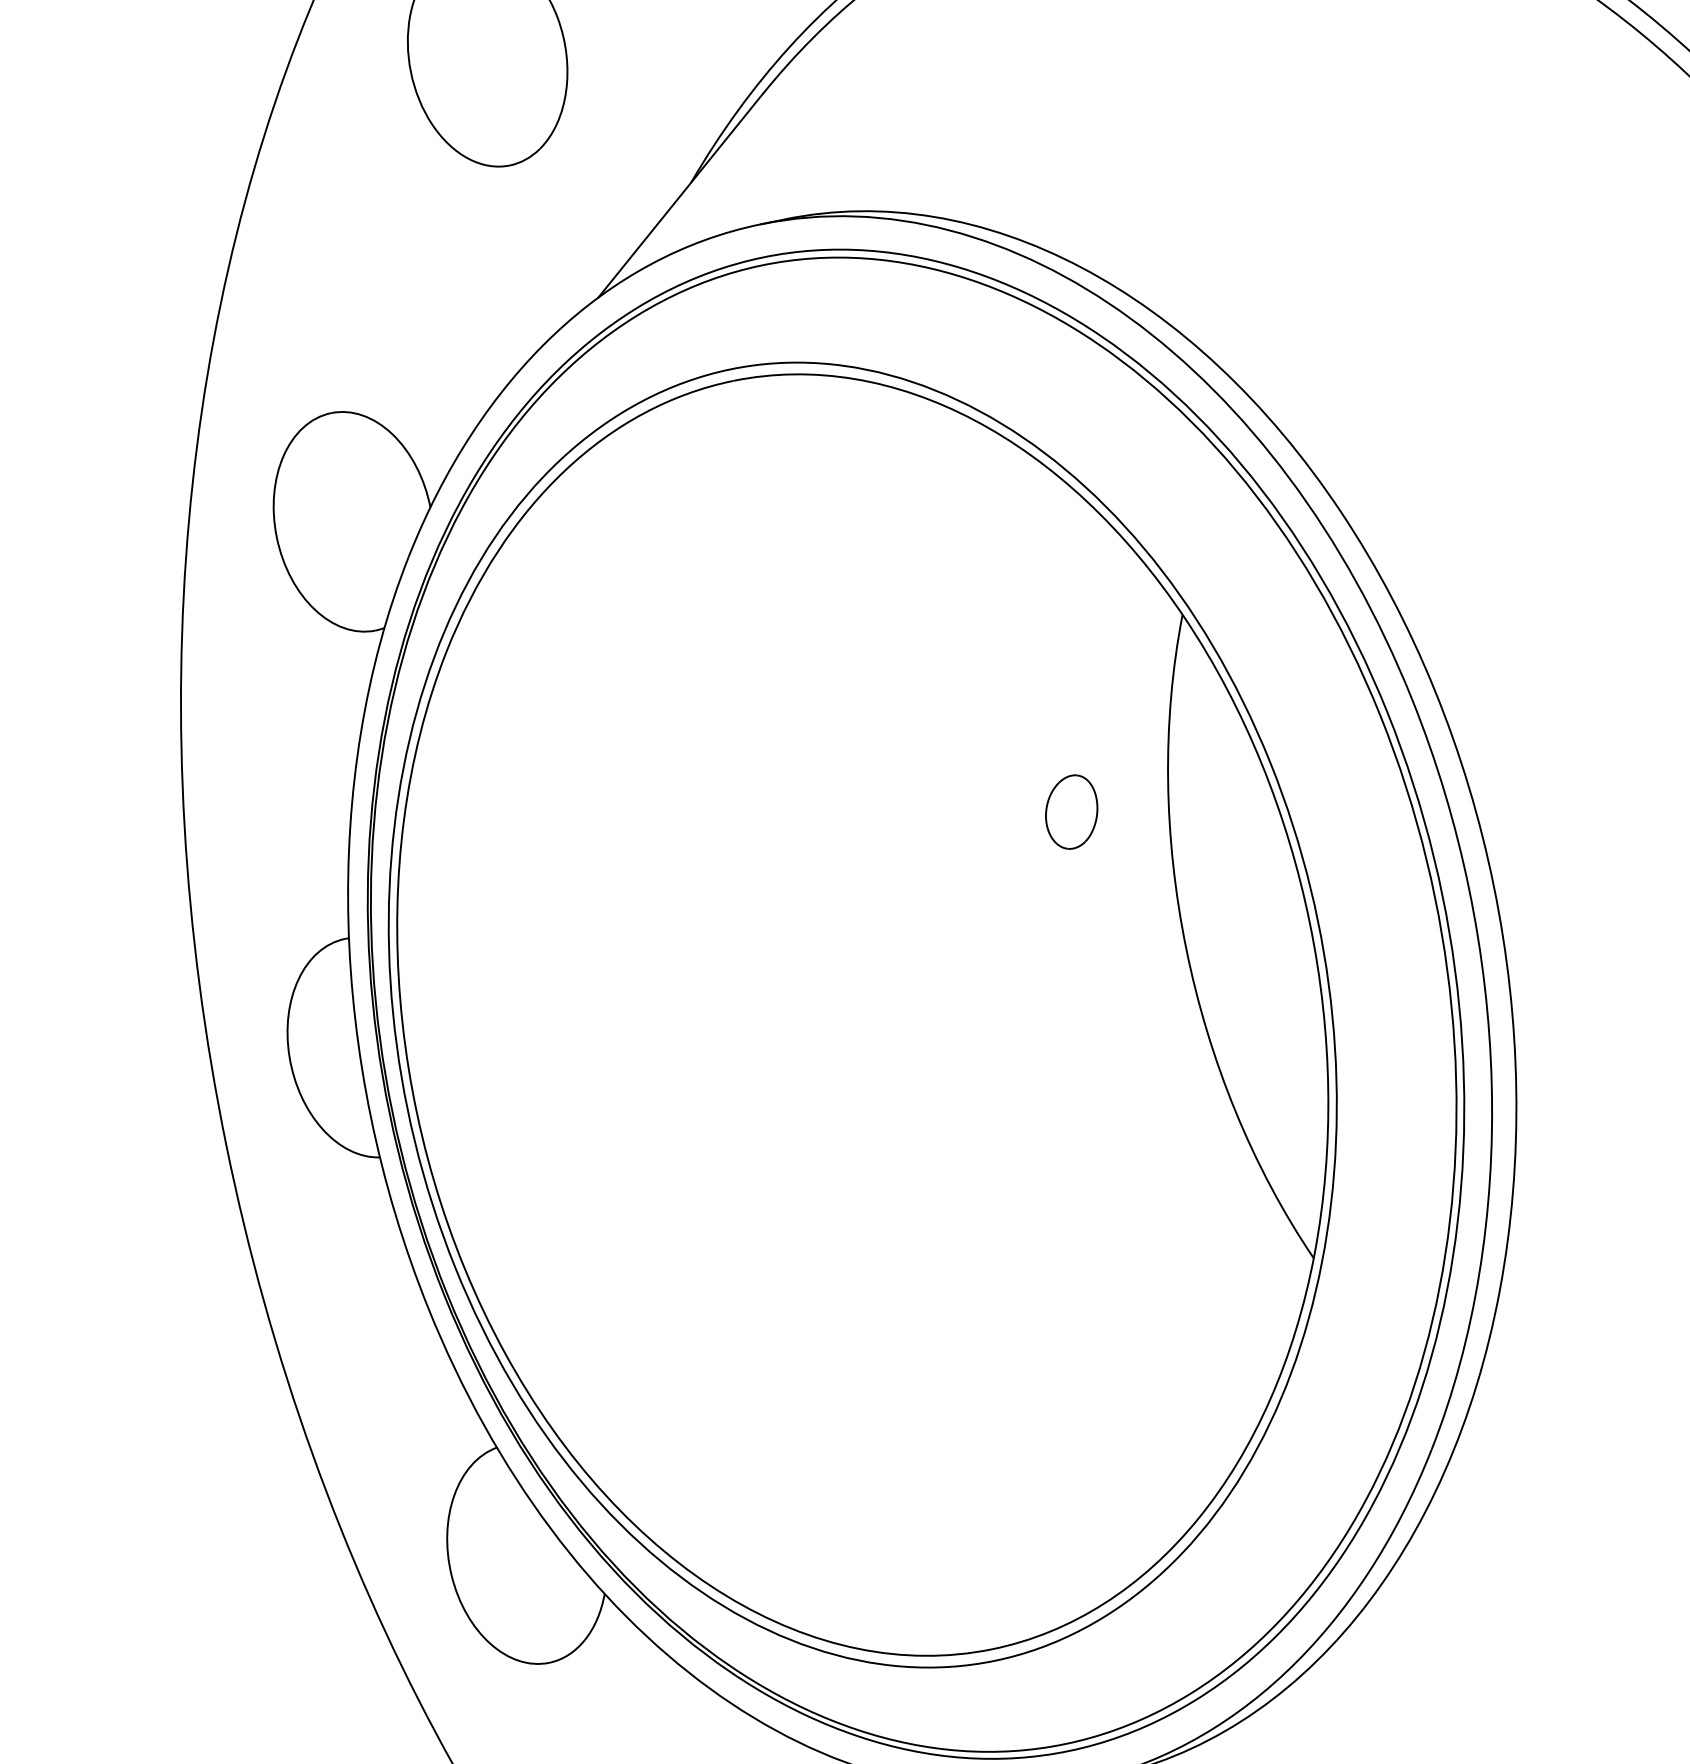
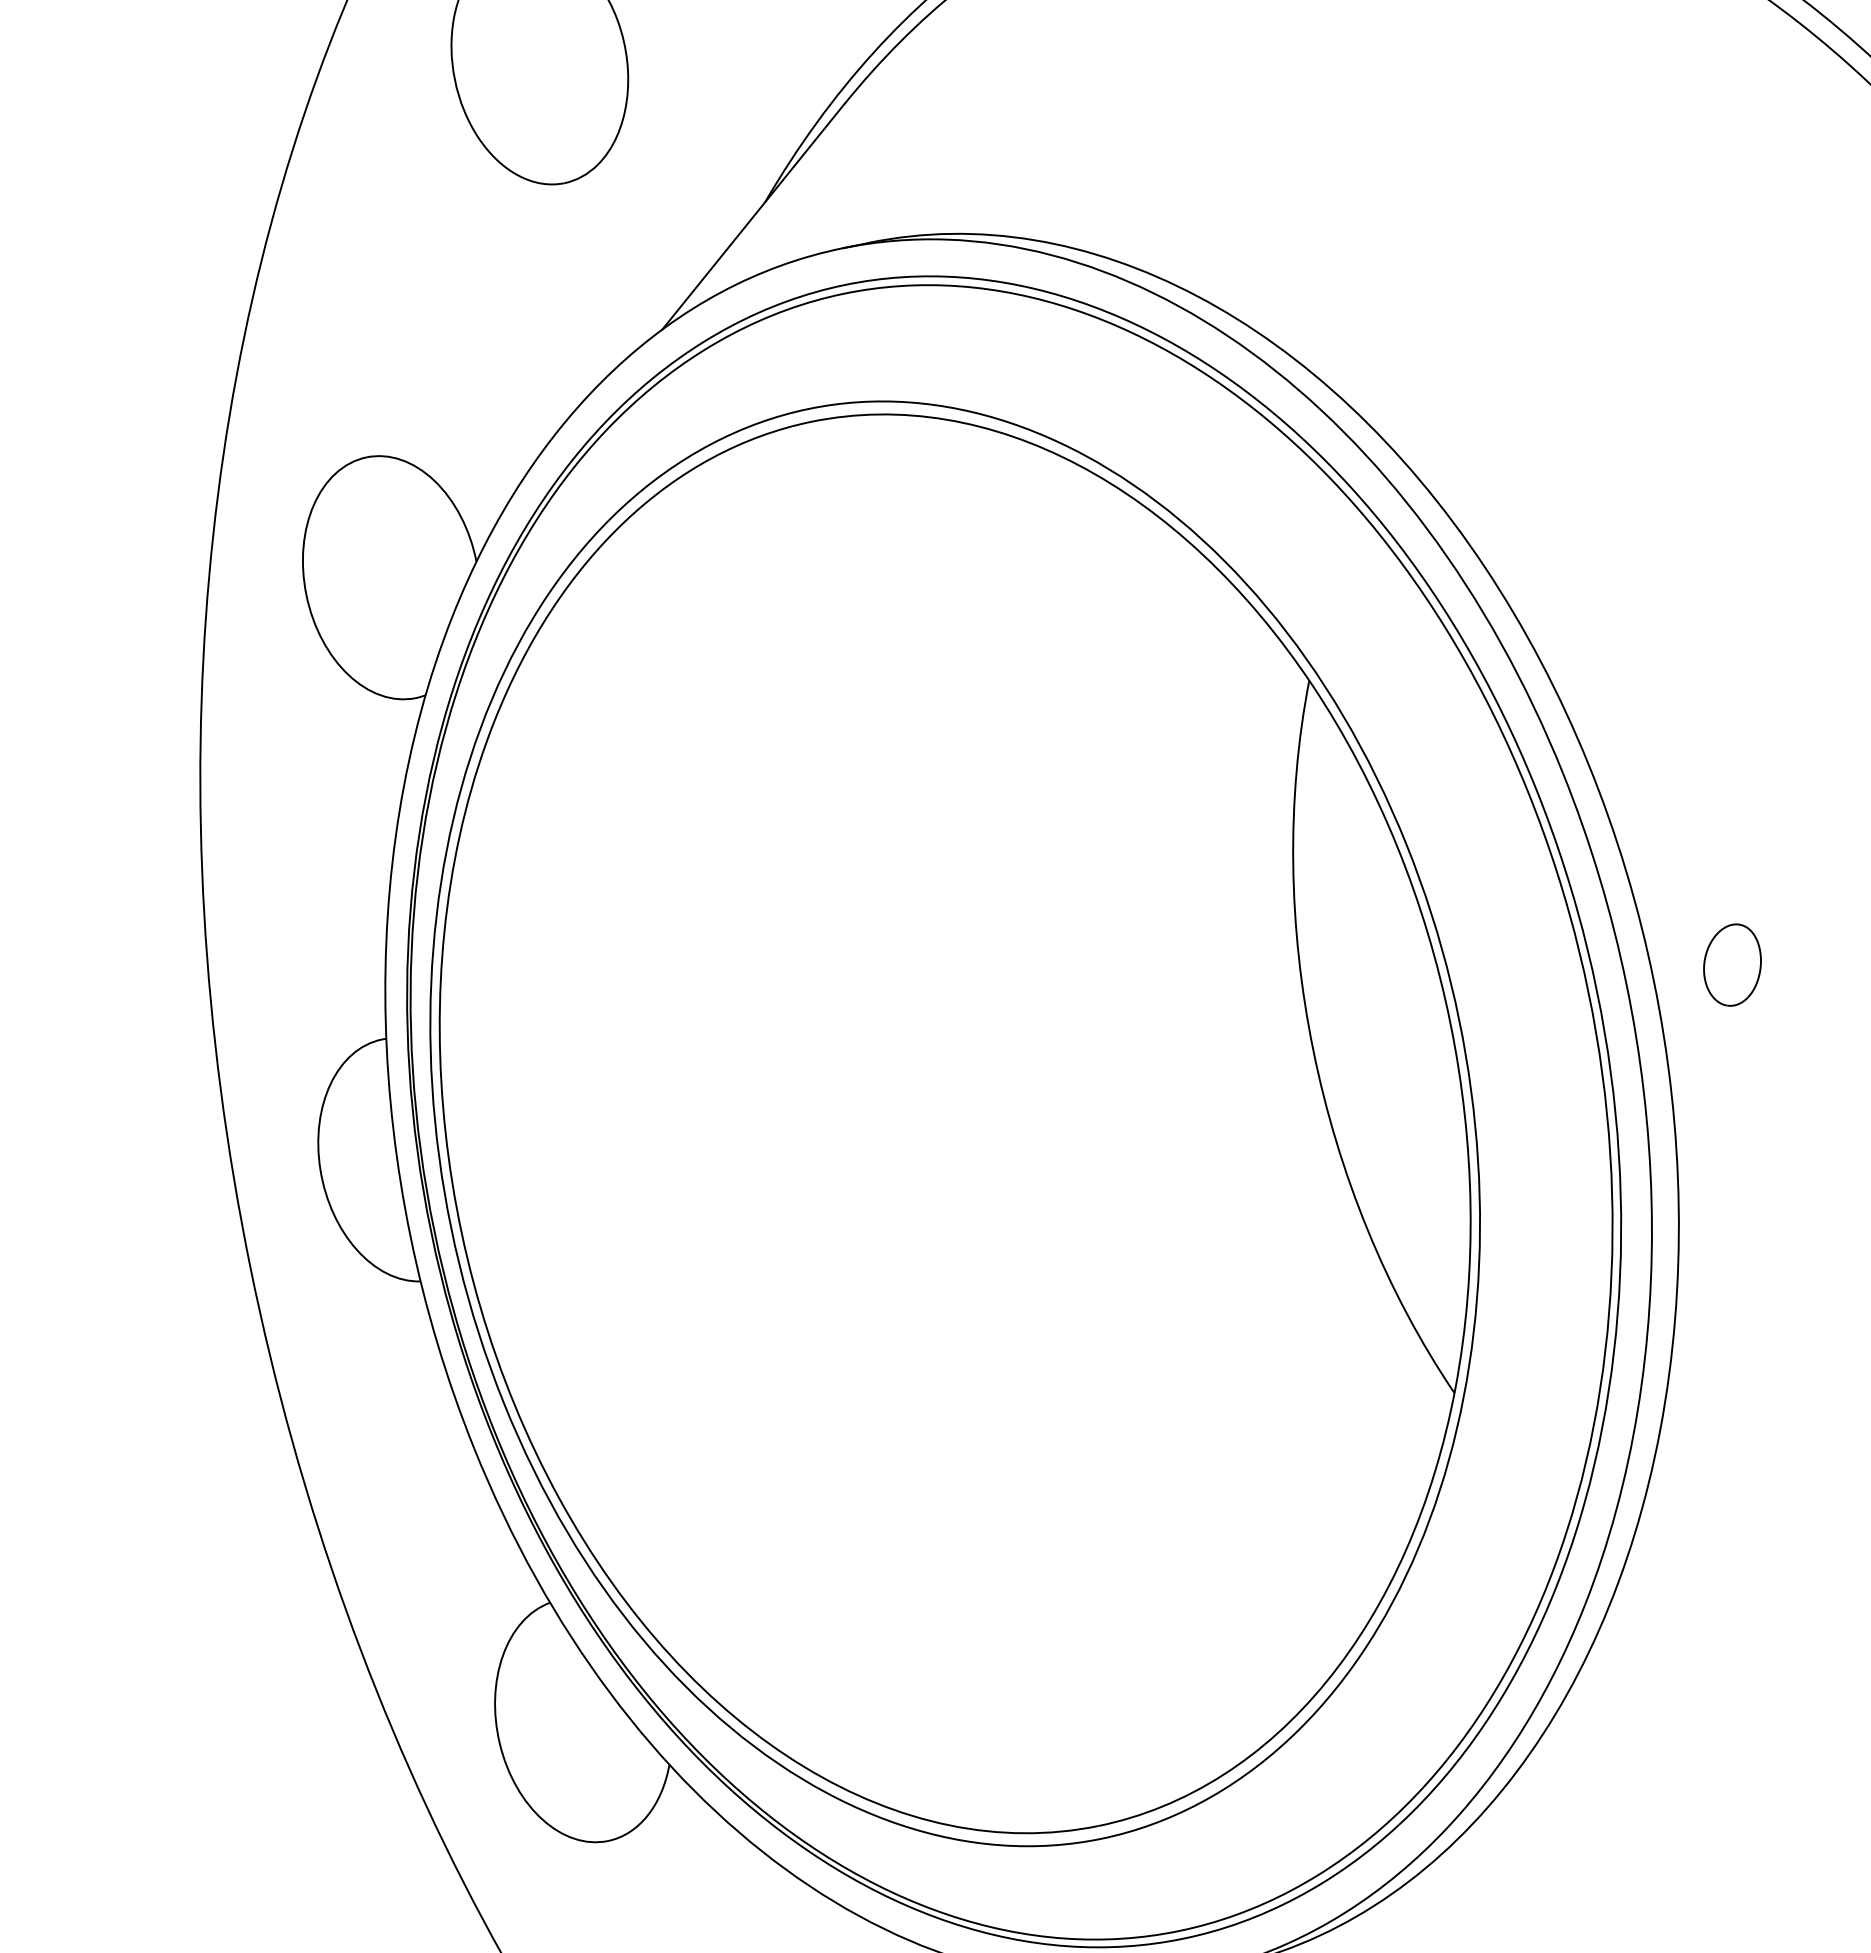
part: (1071, 811) -> (1732, 964), moved

